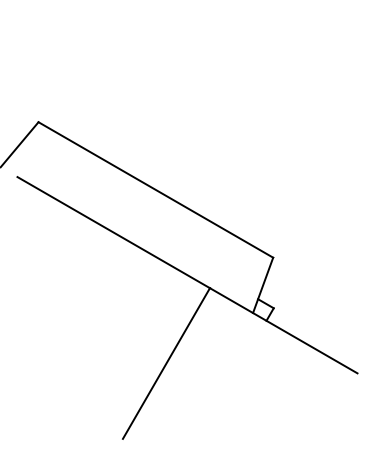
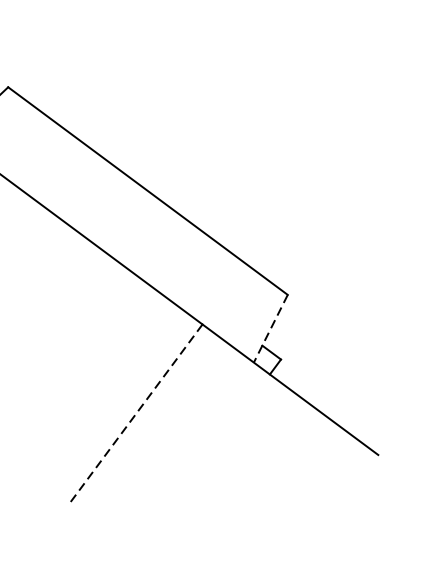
line: (262, 285) -> (270, 328), solid -> dashed
line: (166, 363) -> (135, 414), solid -> dashed

